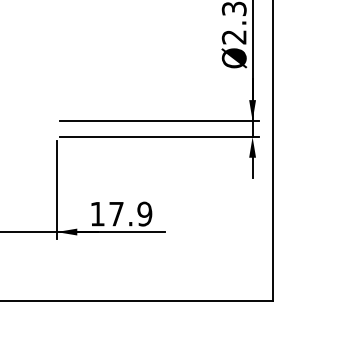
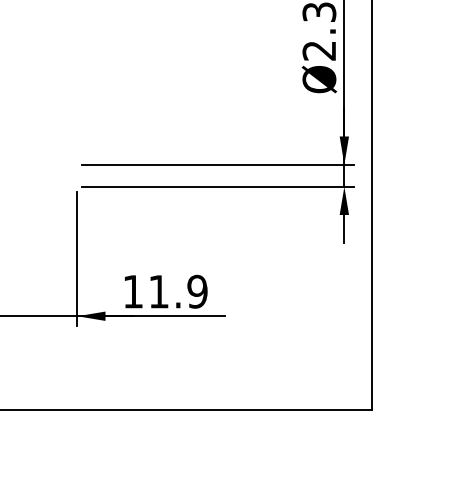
text: (116, 214) -> (158, 292), 17.9 -> 11.9

